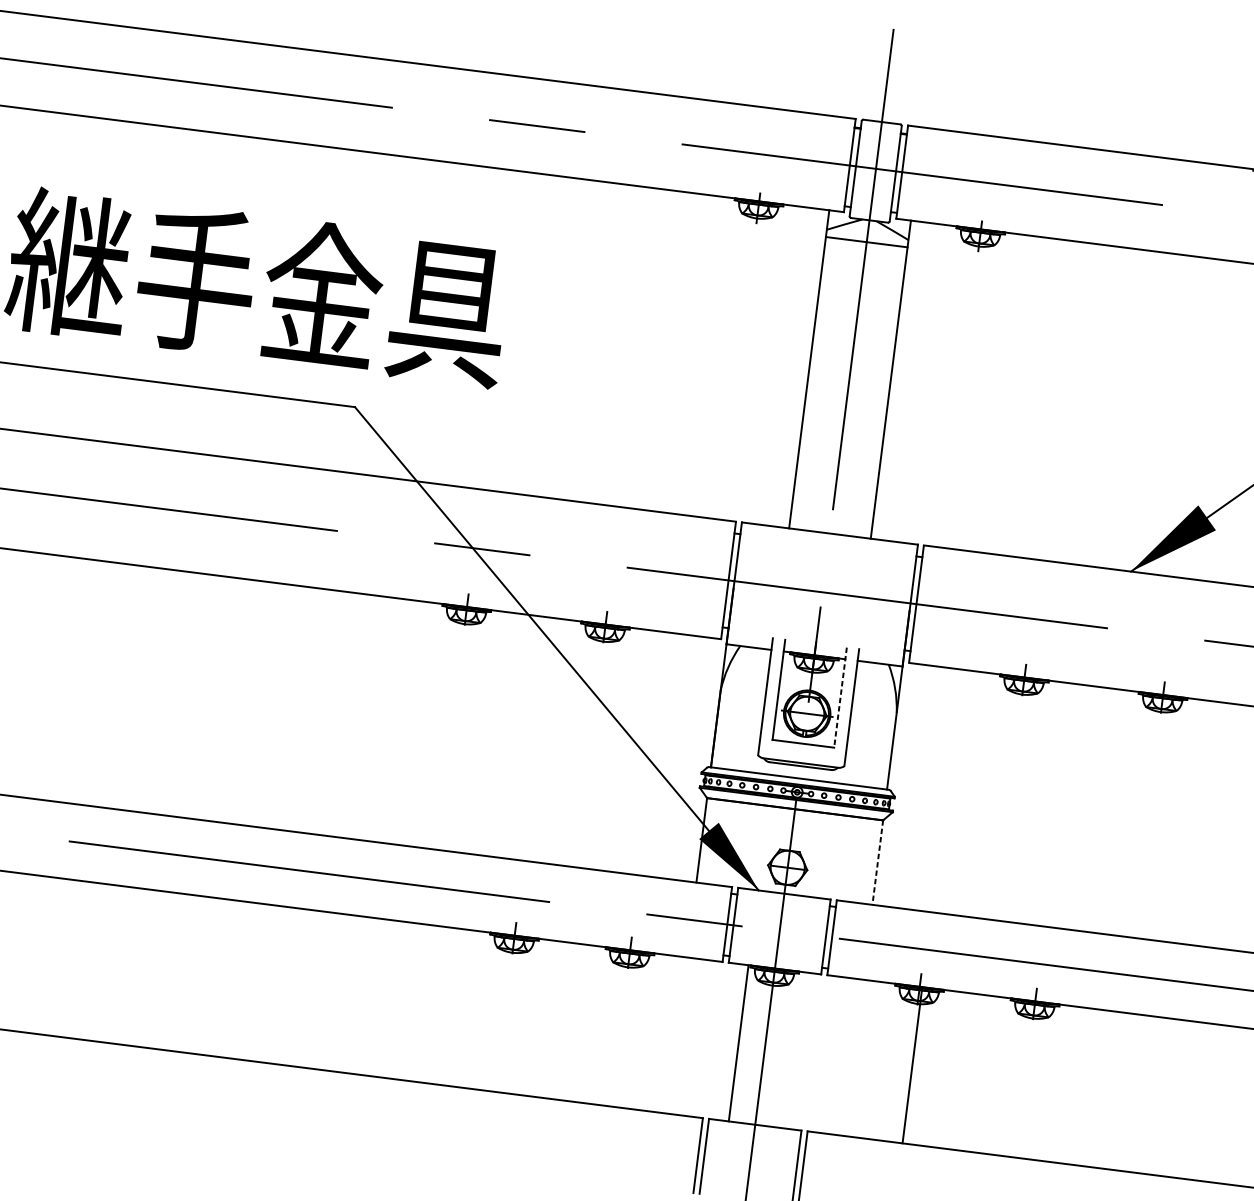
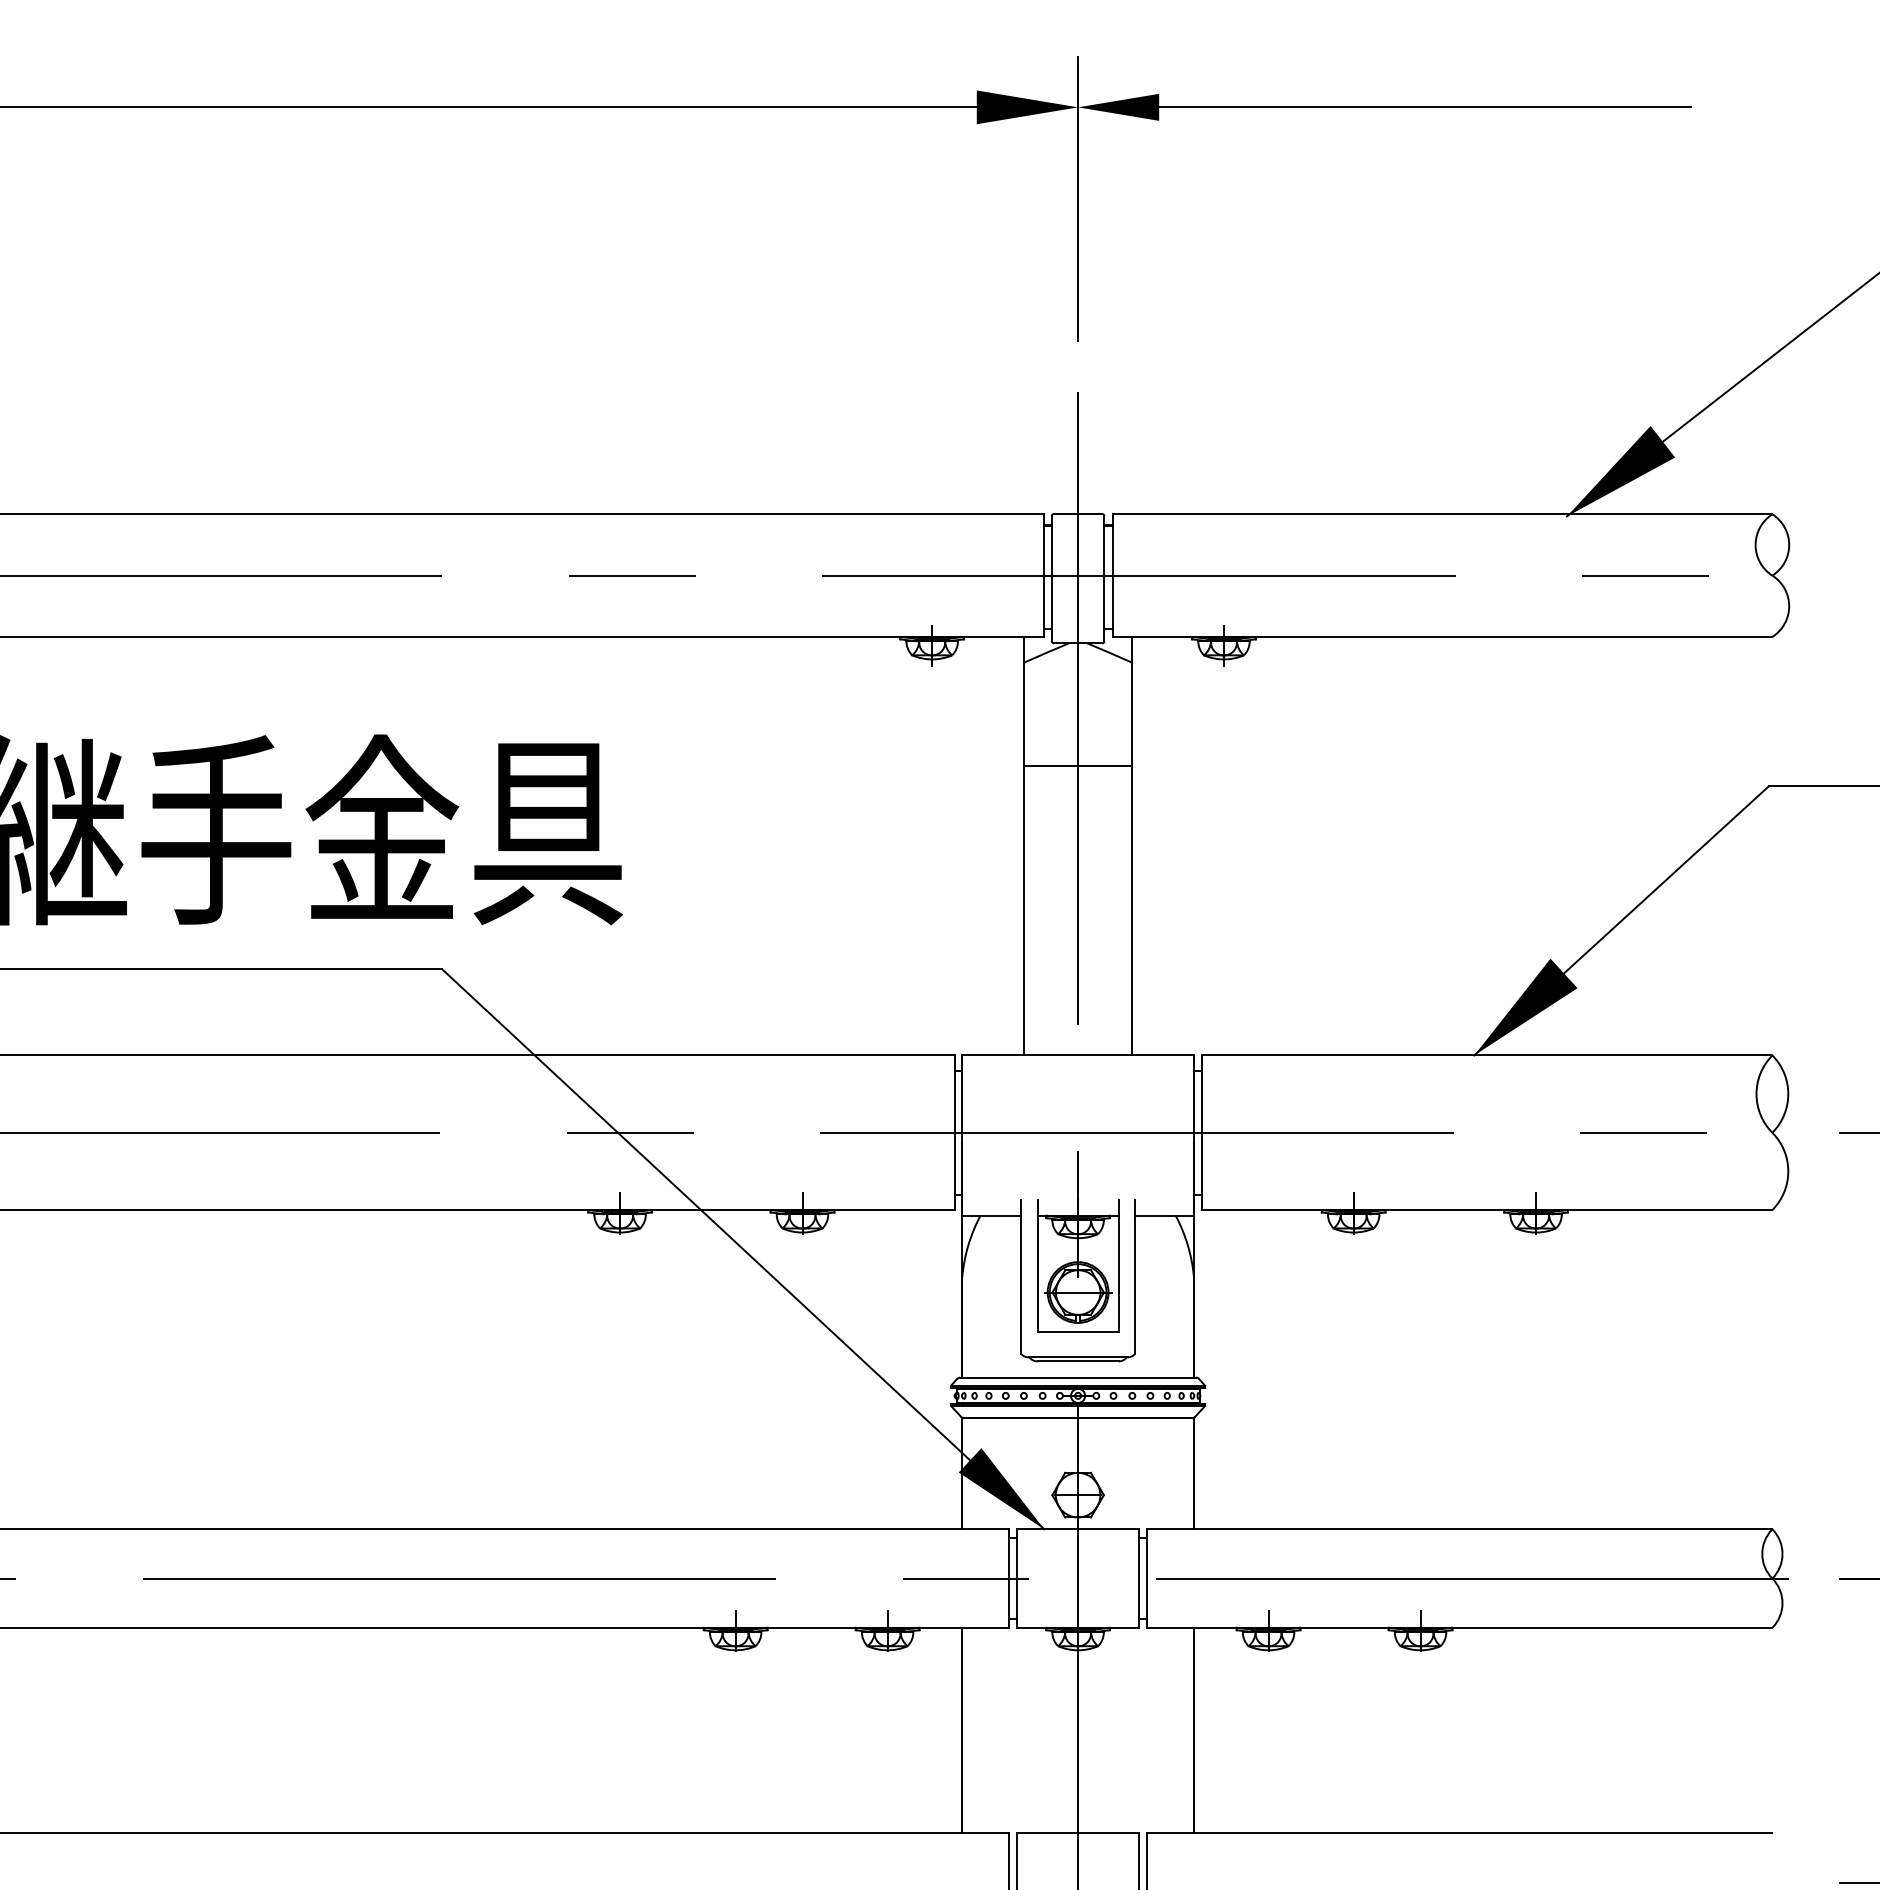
line: (866, 242) -> (1077, 766), moved
line: (840, 697) -> (1118, 1266), dashed -> solid
line: (877, 862) -> (1193, 1473), dashed -> solid
line: (738, 1043) -> (962, 1730), moved
line: (912, 1065) -> (1193, 1730), moved

